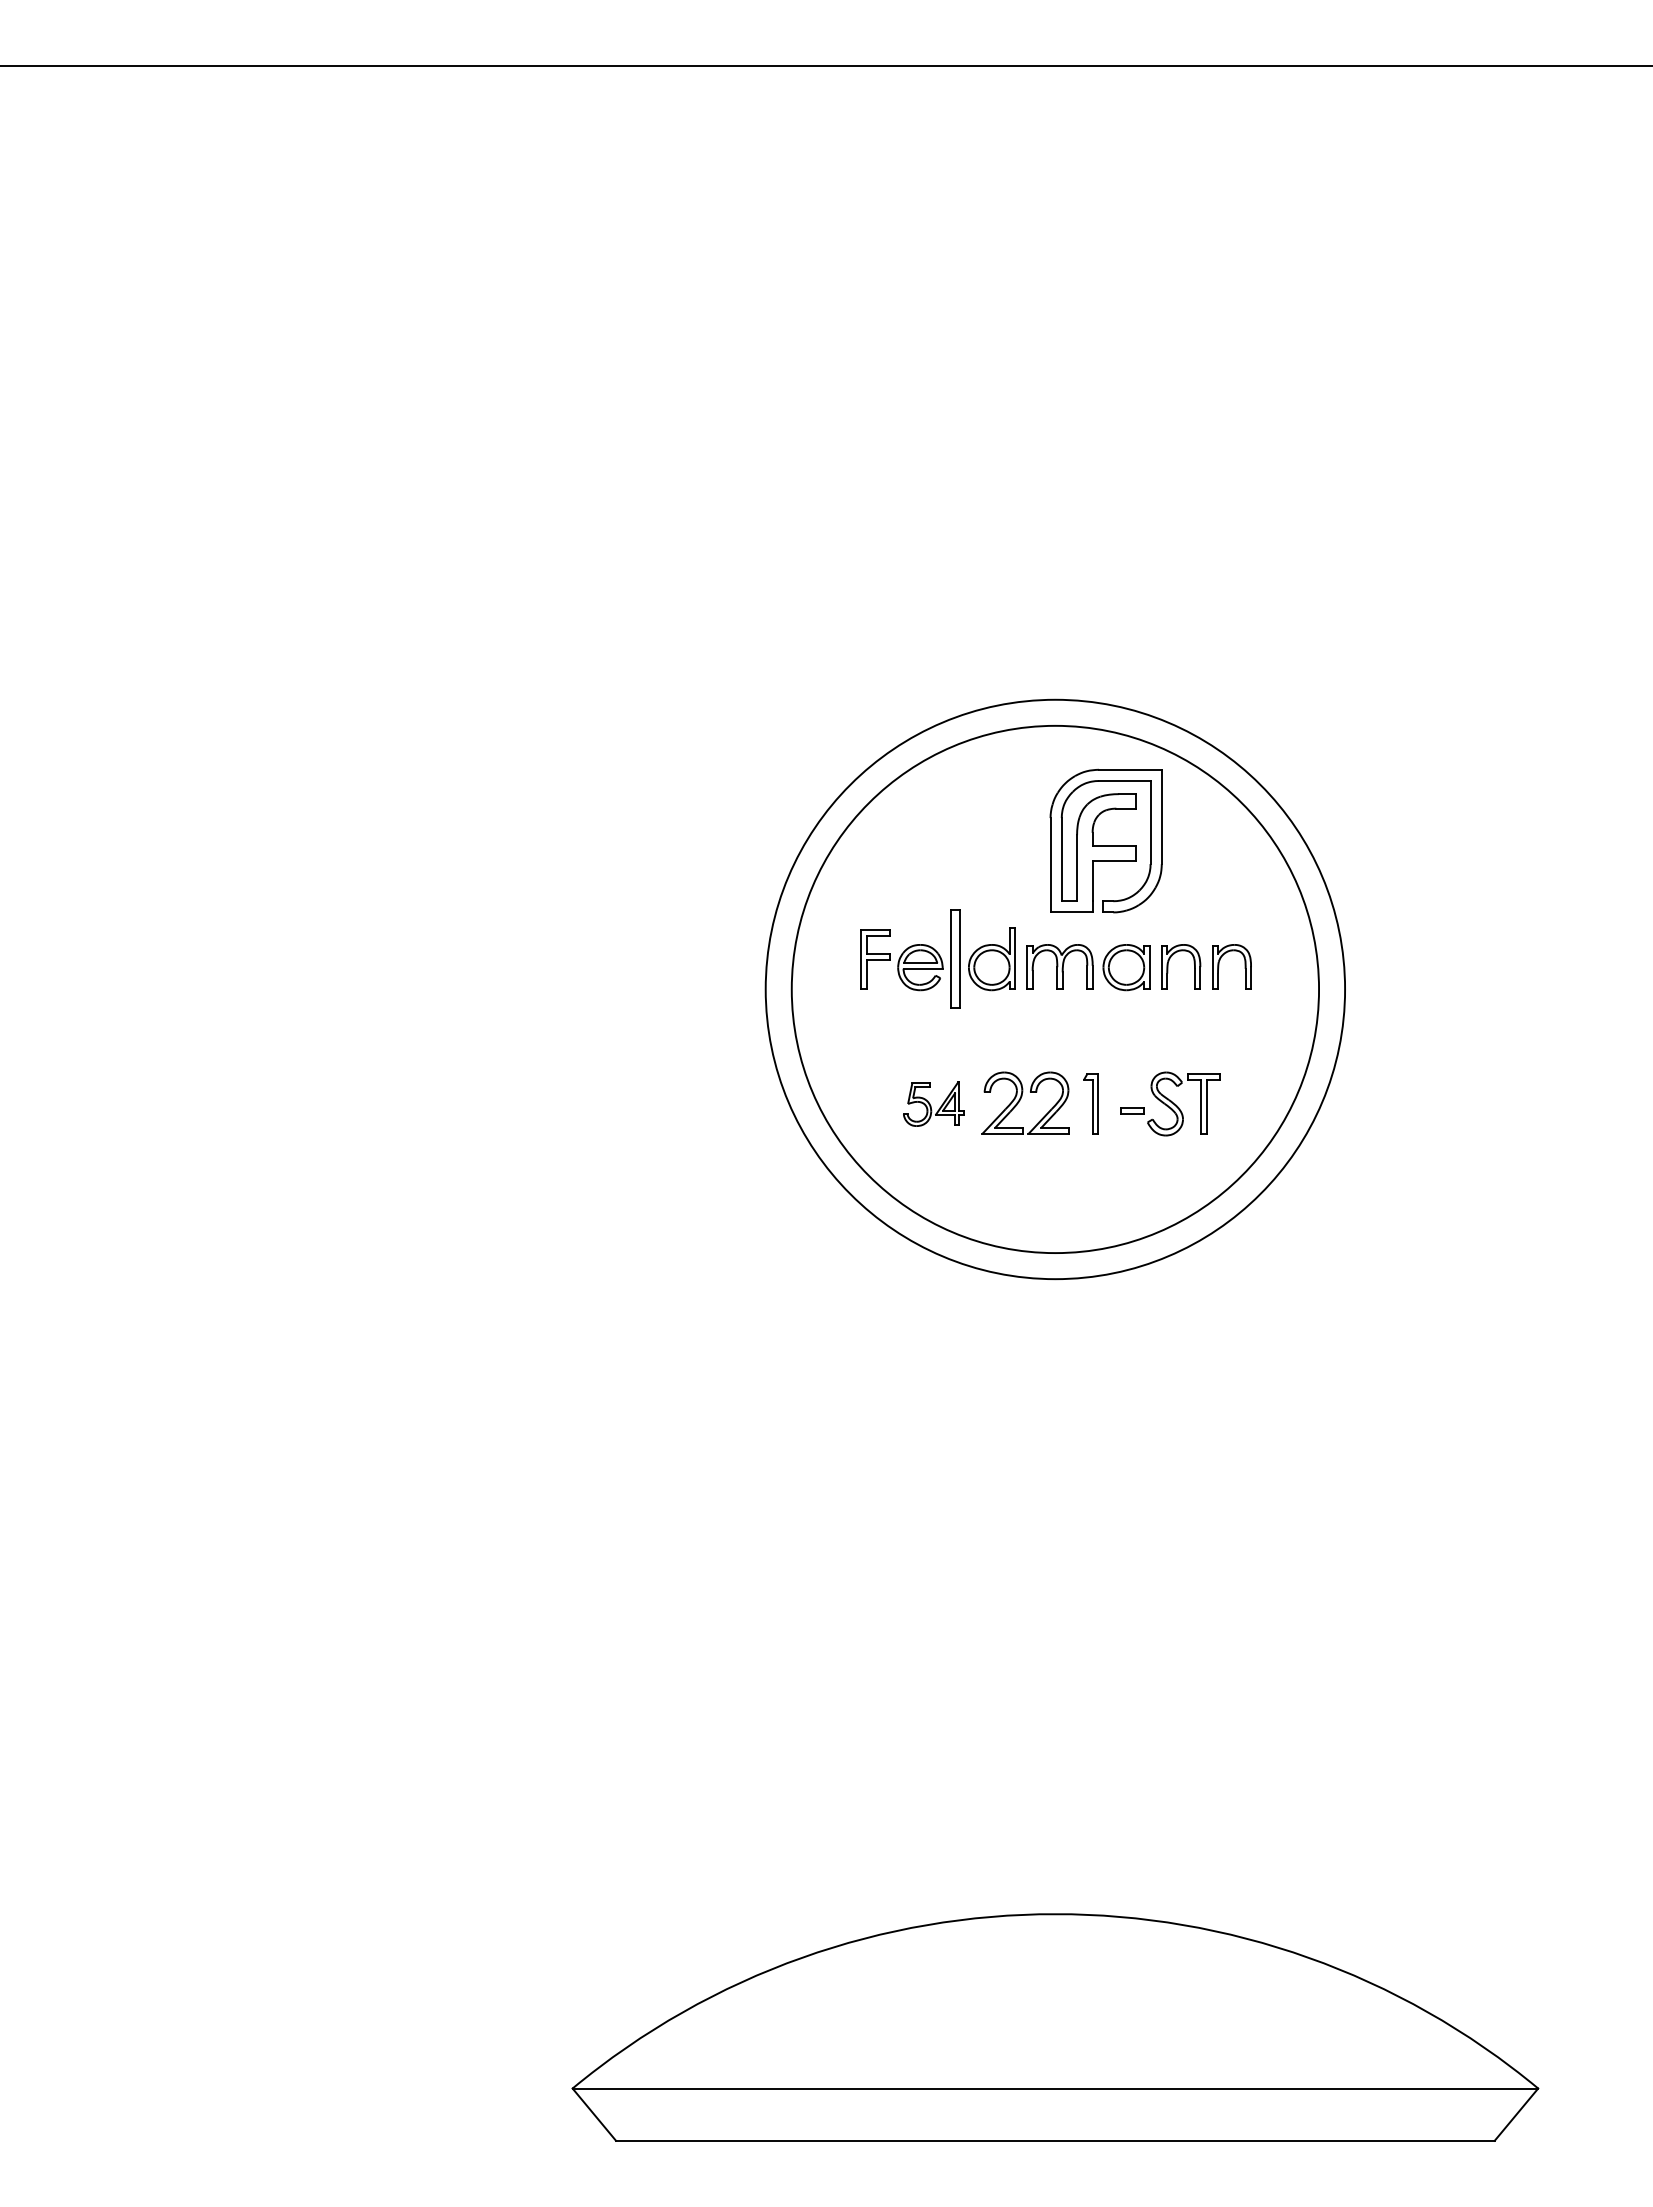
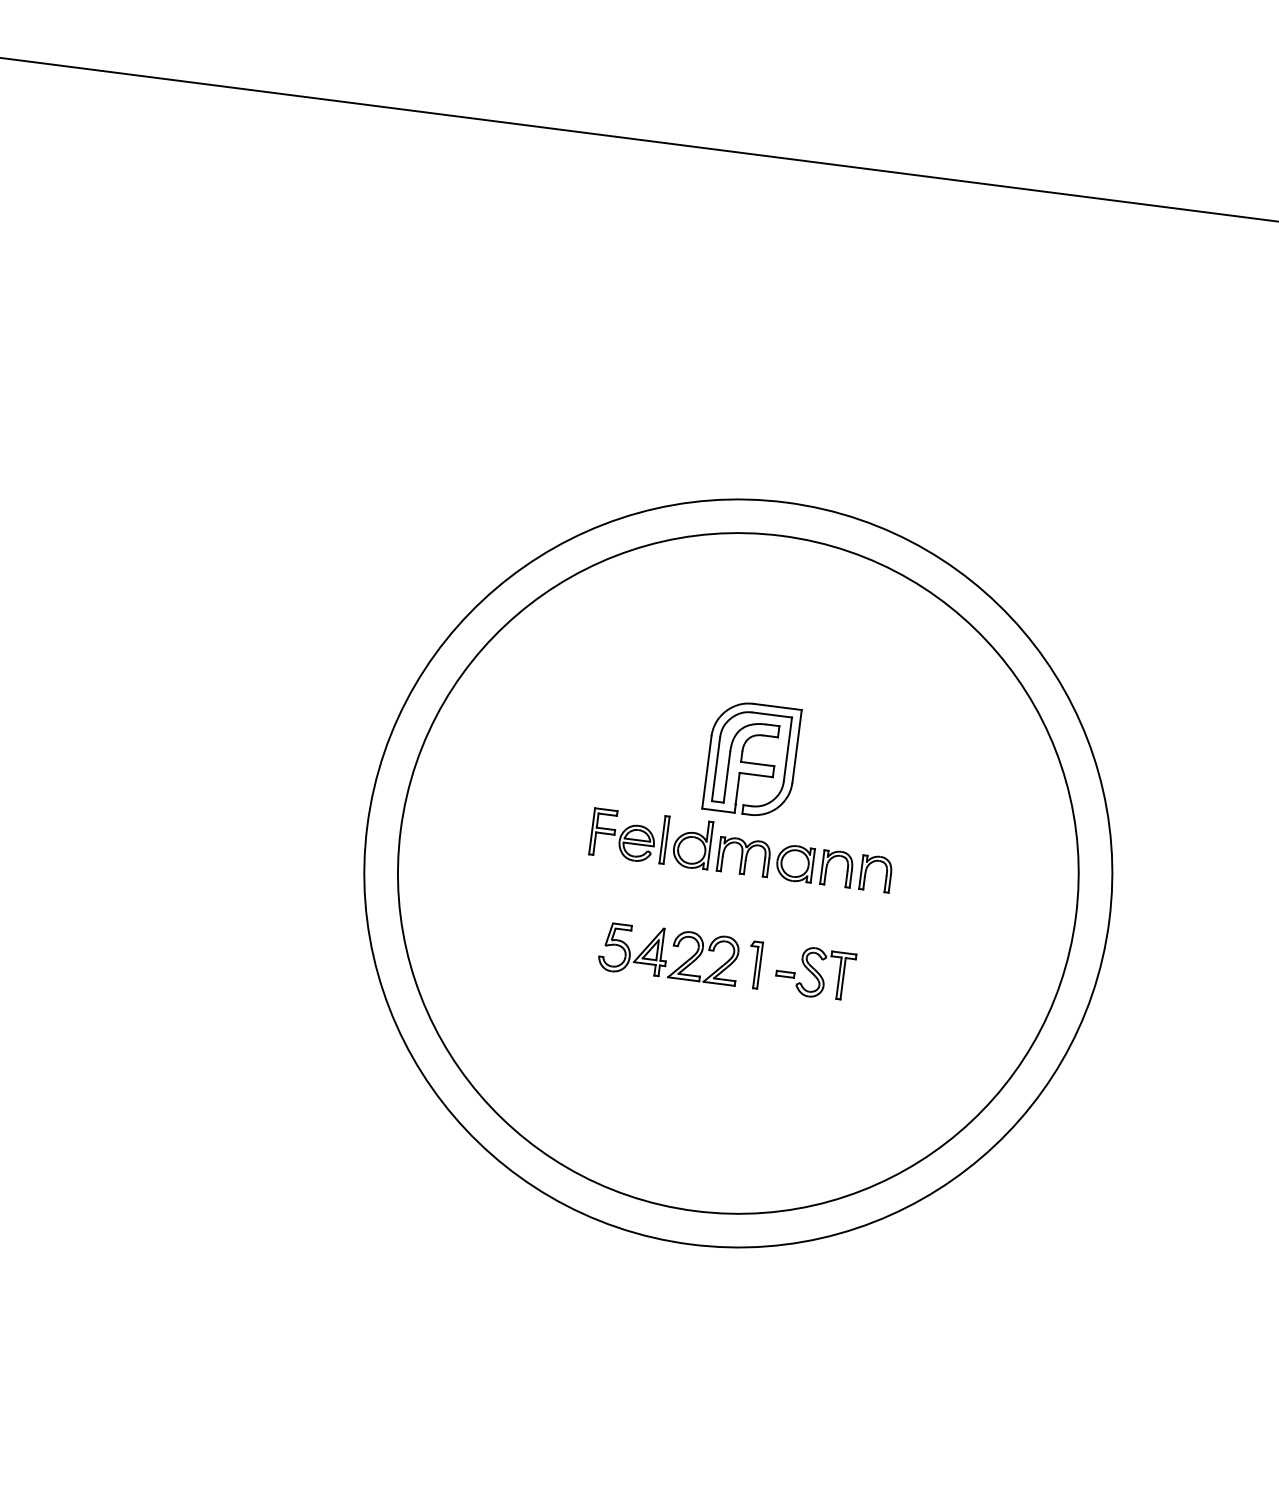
part: (1105, 840) -> (751, 758), moved
part: (955, 958) -> (664, 839), size x0.62
circle: (1055, 989) -> (738, 873), size x1.67
circle: (1055, 989) -> (738, 873), size x1.67
part: (933, 1103) -> (633, 949), size x1.43

